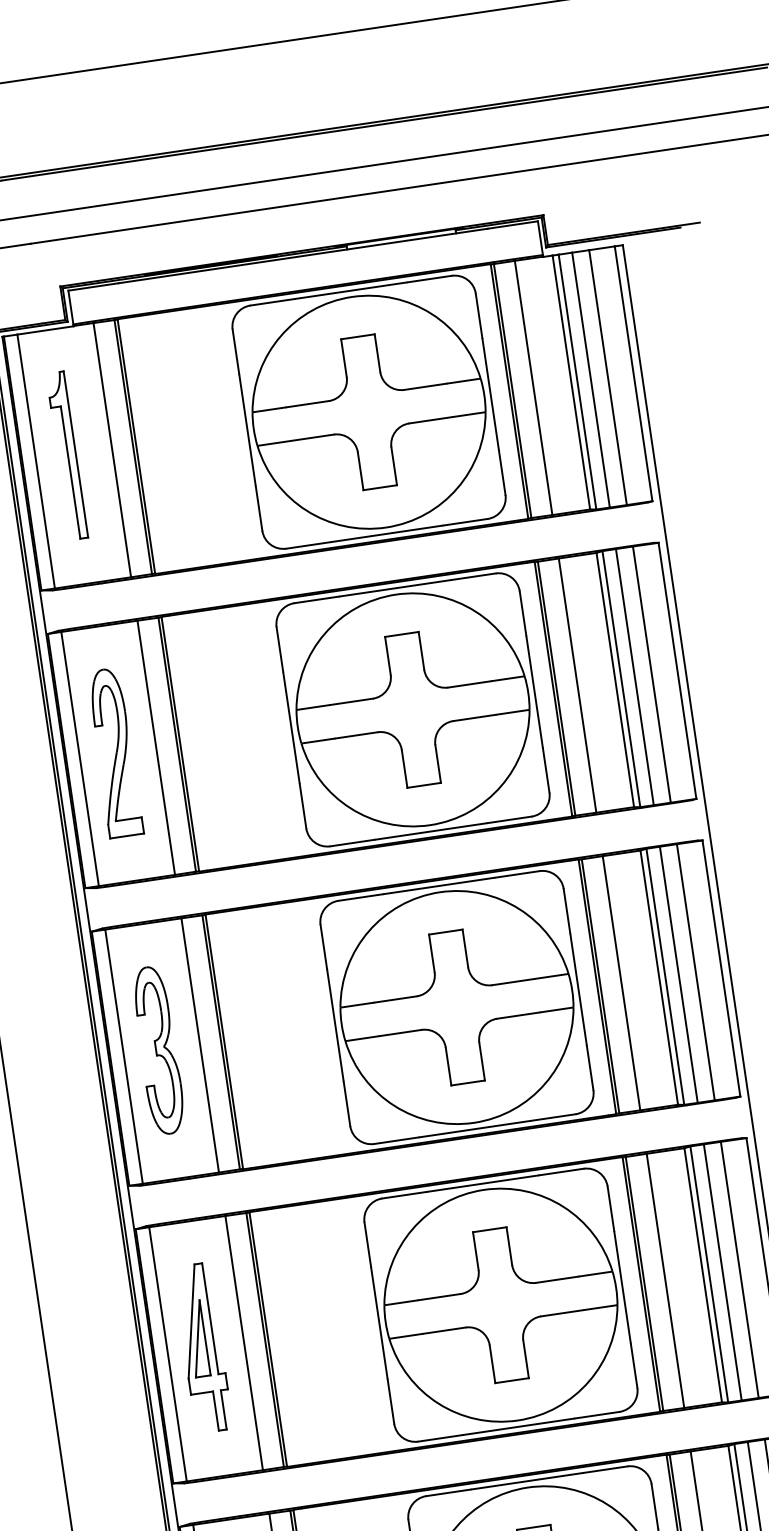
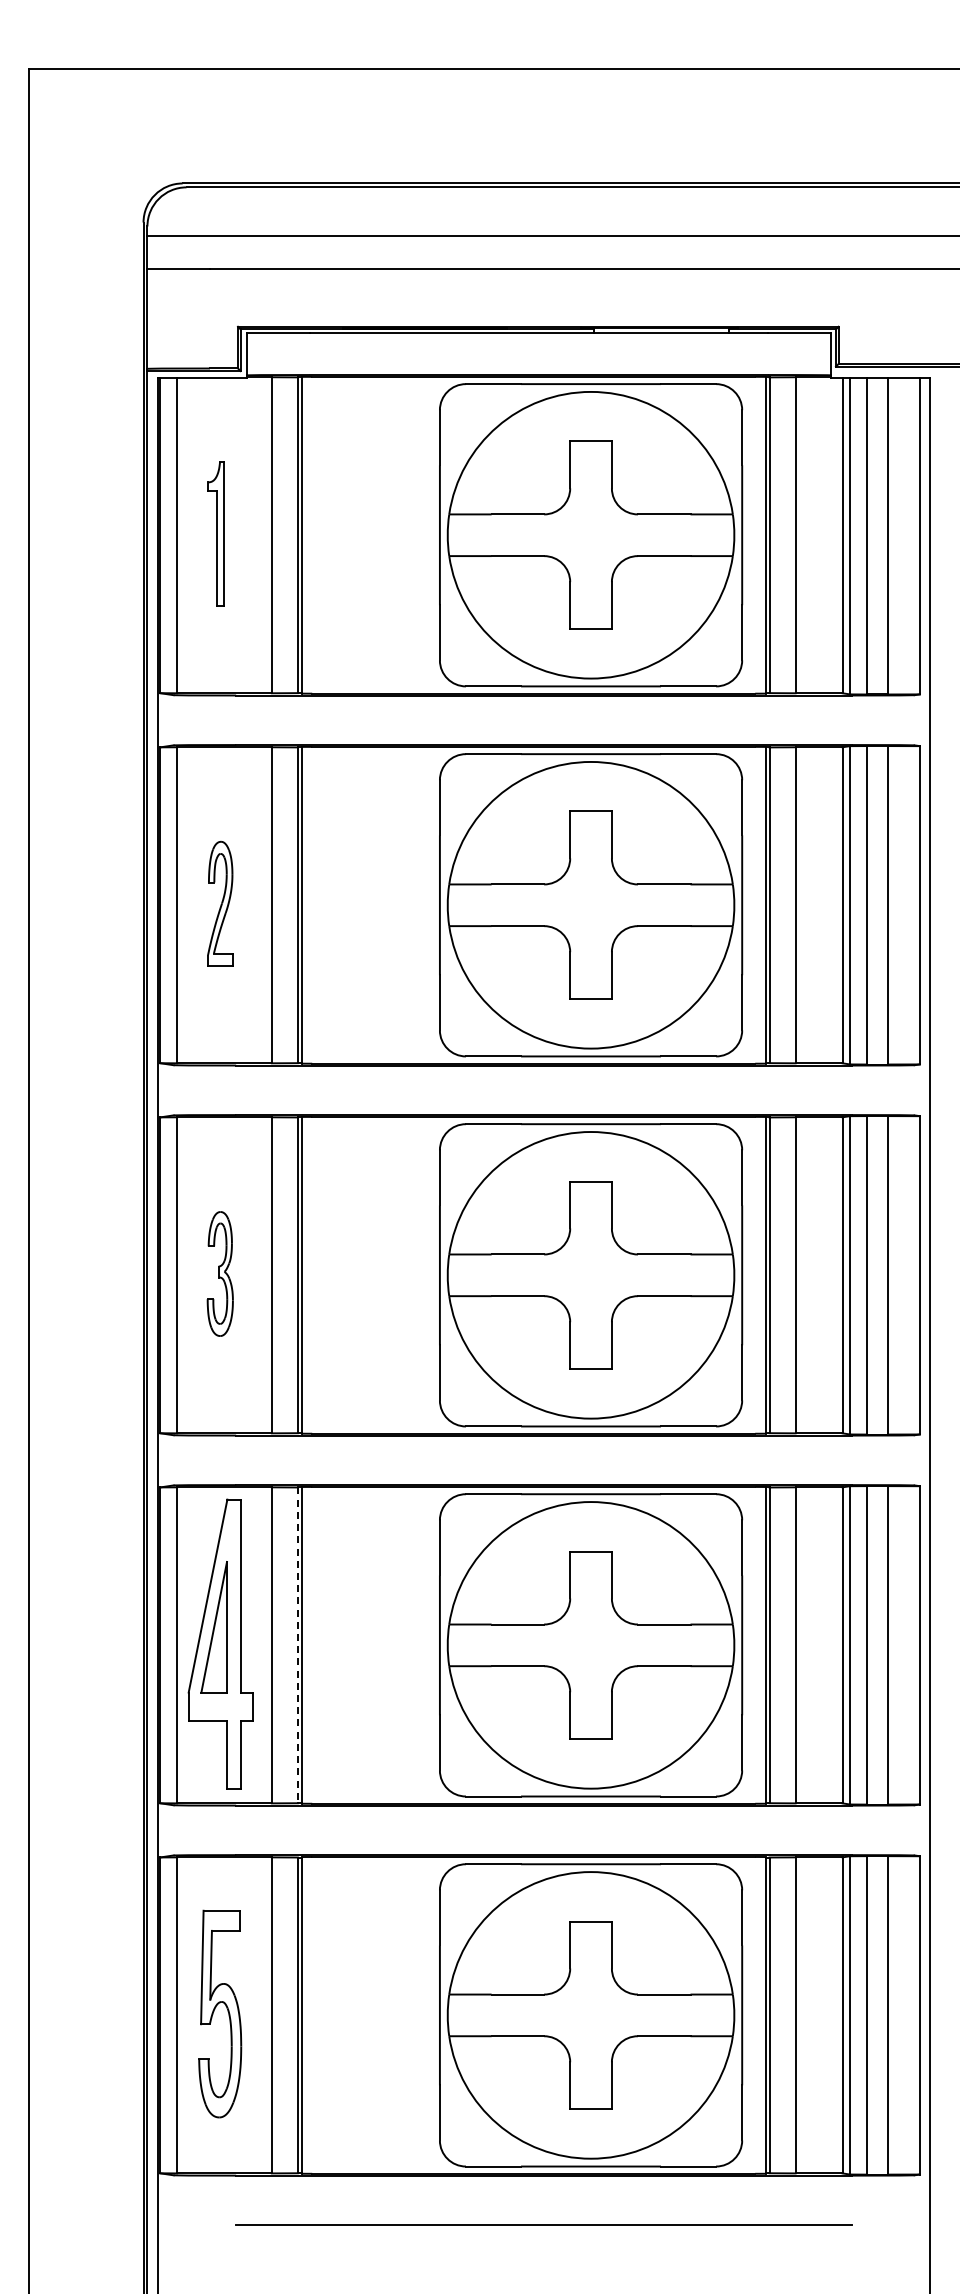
part: (66, 455) -> (215, 533), size x0.7
part: (114, 752) -> (220, 903), size x0.6
part: (158, 1050) -> (220, 1273), size x0.6
line: (264, 1340) -> (297, 1645), solid -> dashed
part: (202, 1347) -> (220, 1643), size x1.4

